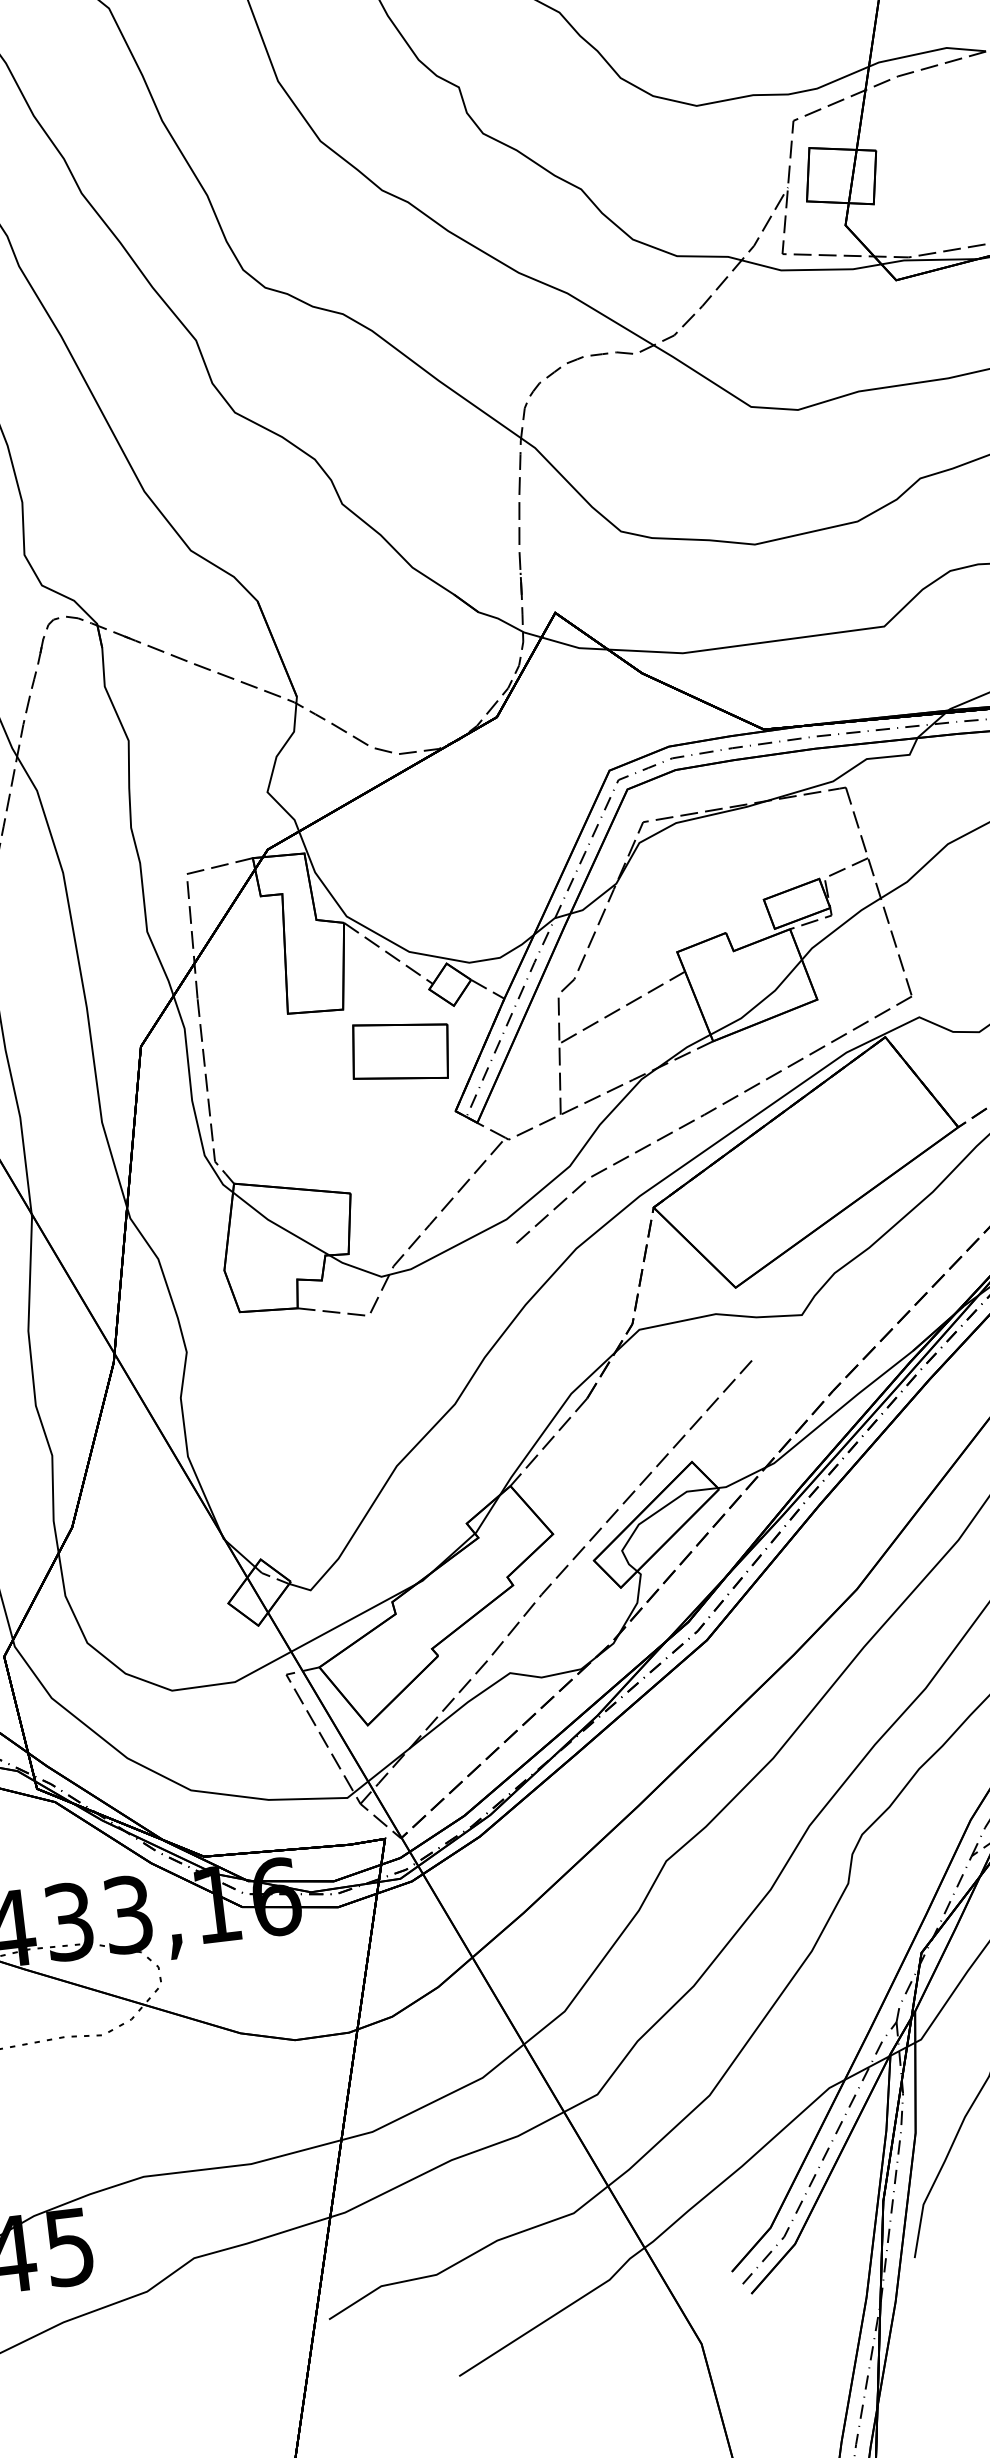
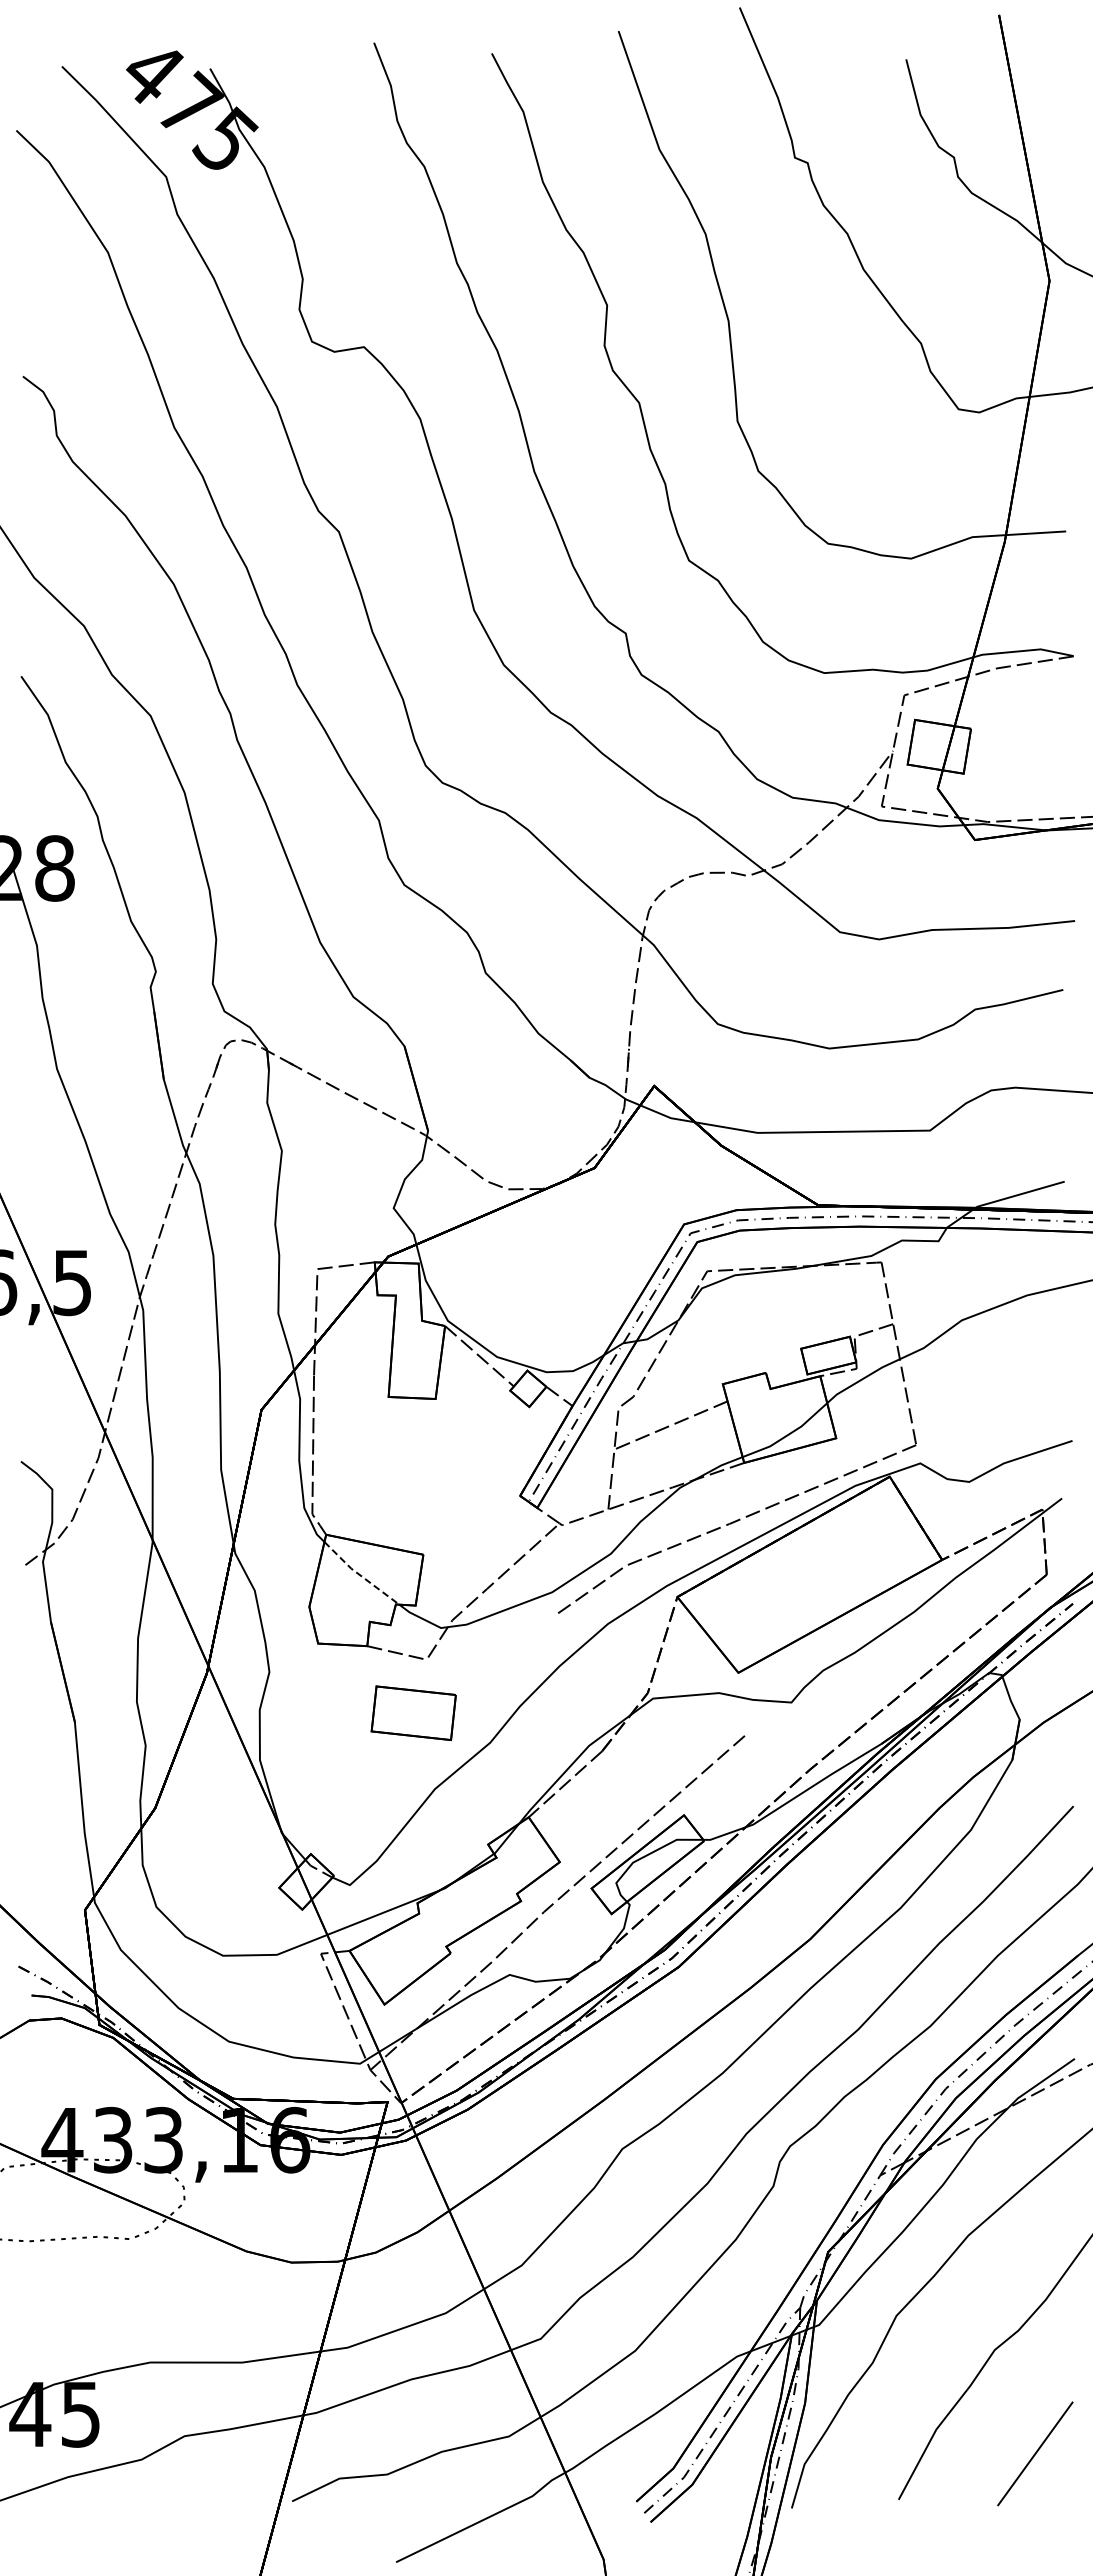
part: (400, 1052) -> (413, 1713), moved
line: (278, 1226) -> (359, 1575), solid -> dashed

